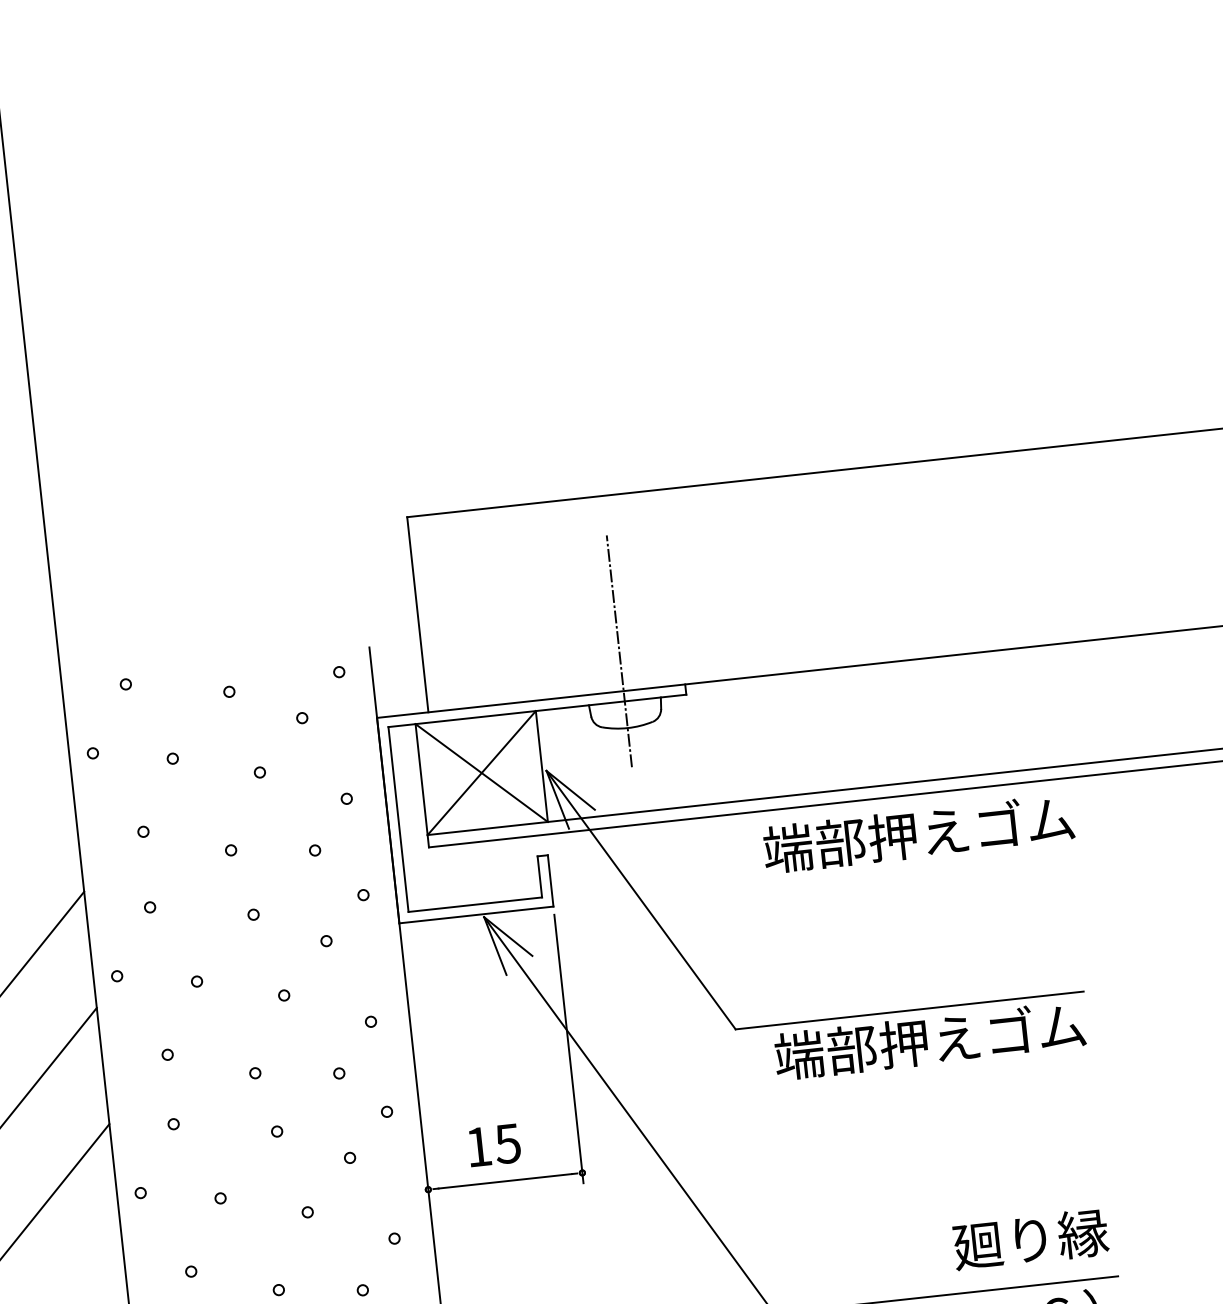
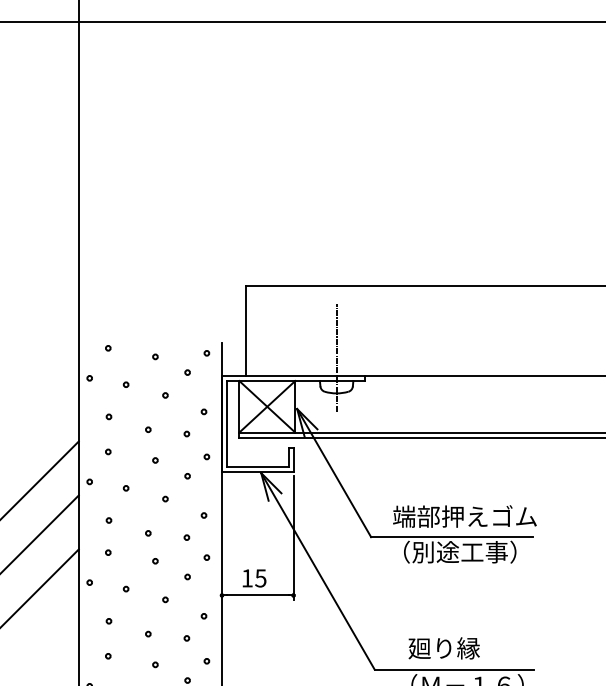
text: (917, 833) -> (464, 516), moved
text: (929, 1039) -> (459, 551), 端部押えゴム -> （別途工事）
text: (1029, 1239) -> (443, 648), moved

